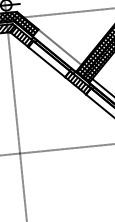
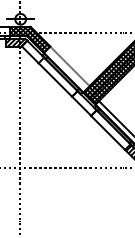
hatch: (22, 37) -> (33, 52), removed
hatch: (79, 83) -> (85, 104), removed

